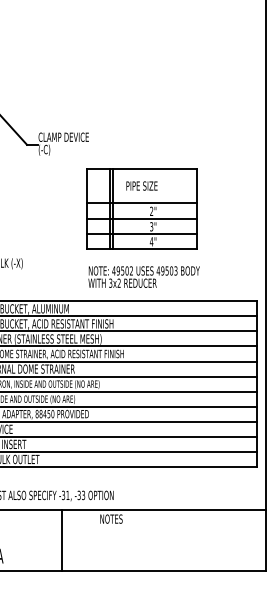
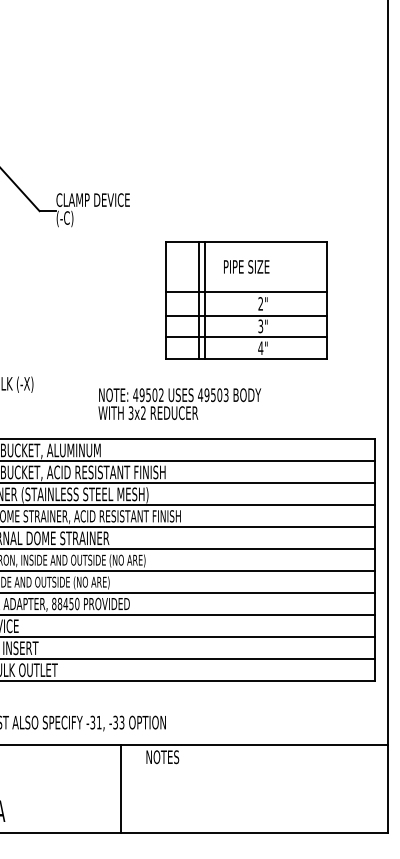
part: (141, 208) -> (245, 299), moved
text: (143, 276) -> (178, 403), moved
line: (61, 540) -> (120, 788), moved

